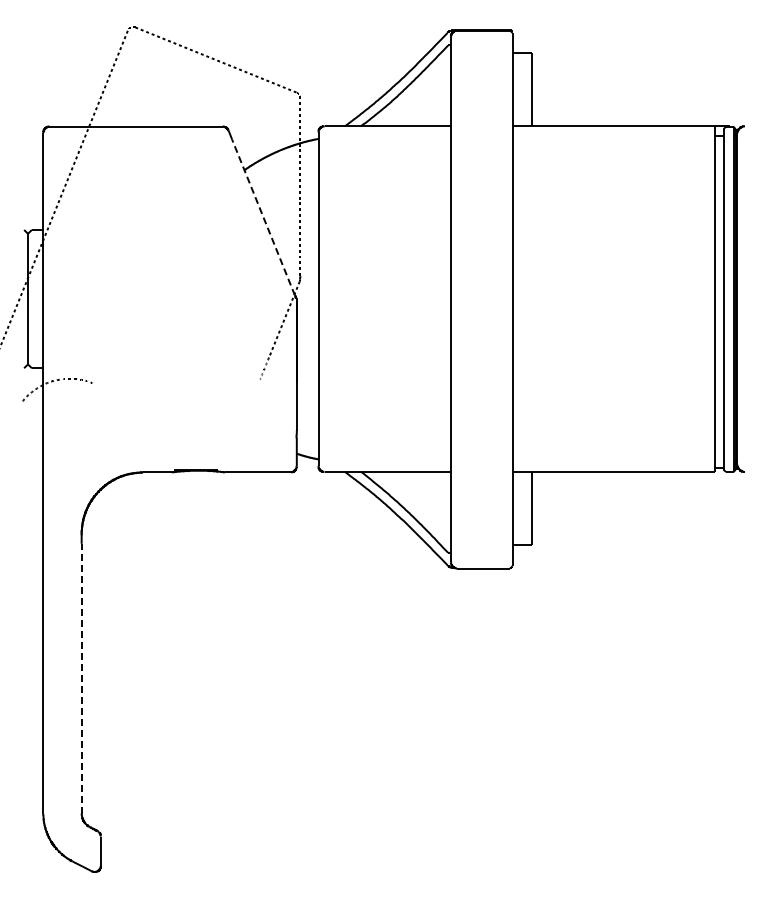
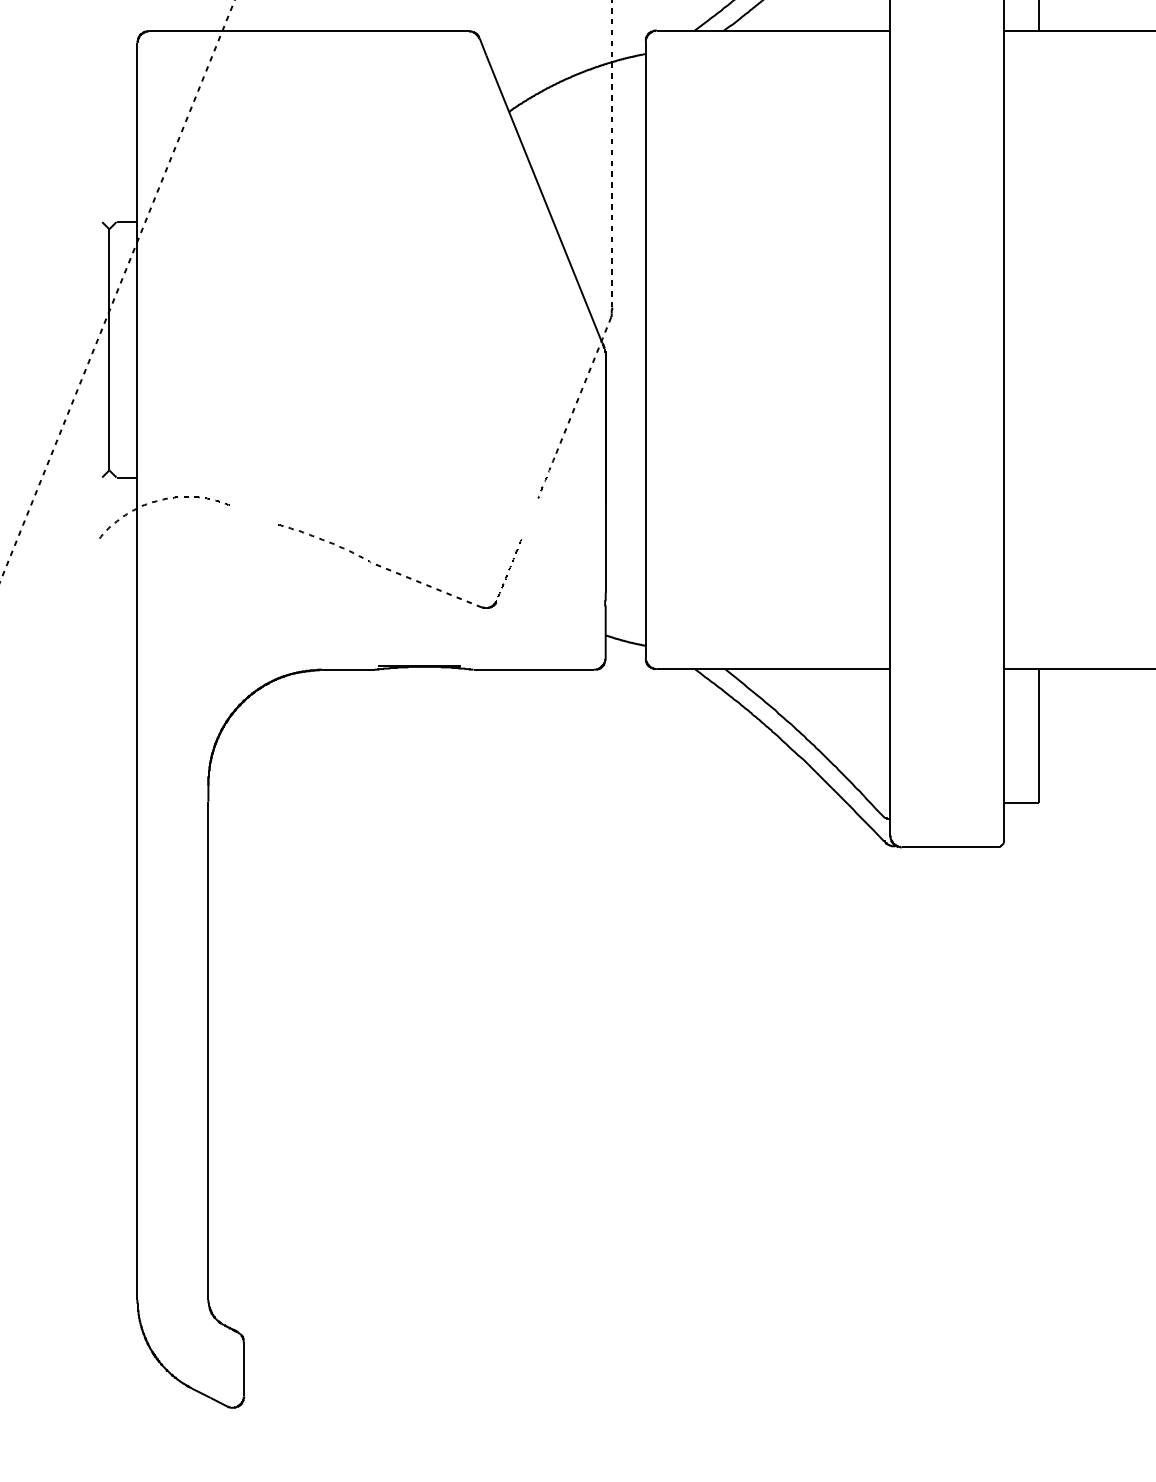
line: (263, 217) -> (544, 199), dashed -> solid
part: (185, 416) -> (400, 566), added
line: (81, 678) -> (208, 1050), dashed -> solid

